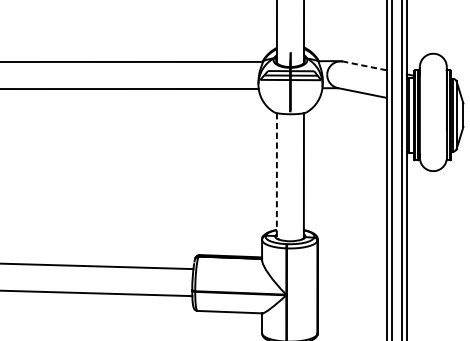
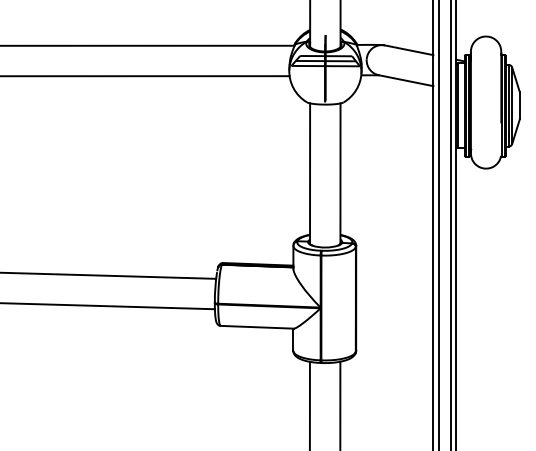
line: (365, 66) -> (409, 50), dashed -> solid
line: (277, 176) -> (310, 174), dashed -> solid

